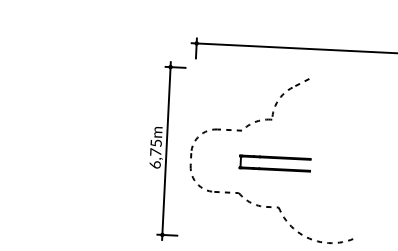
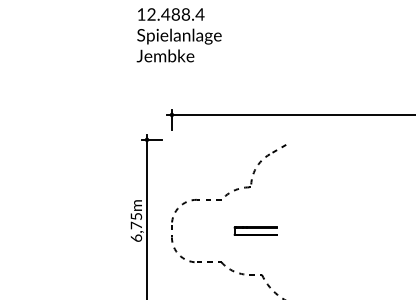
part: (274, 163) -> (255, 231), size x0.6

